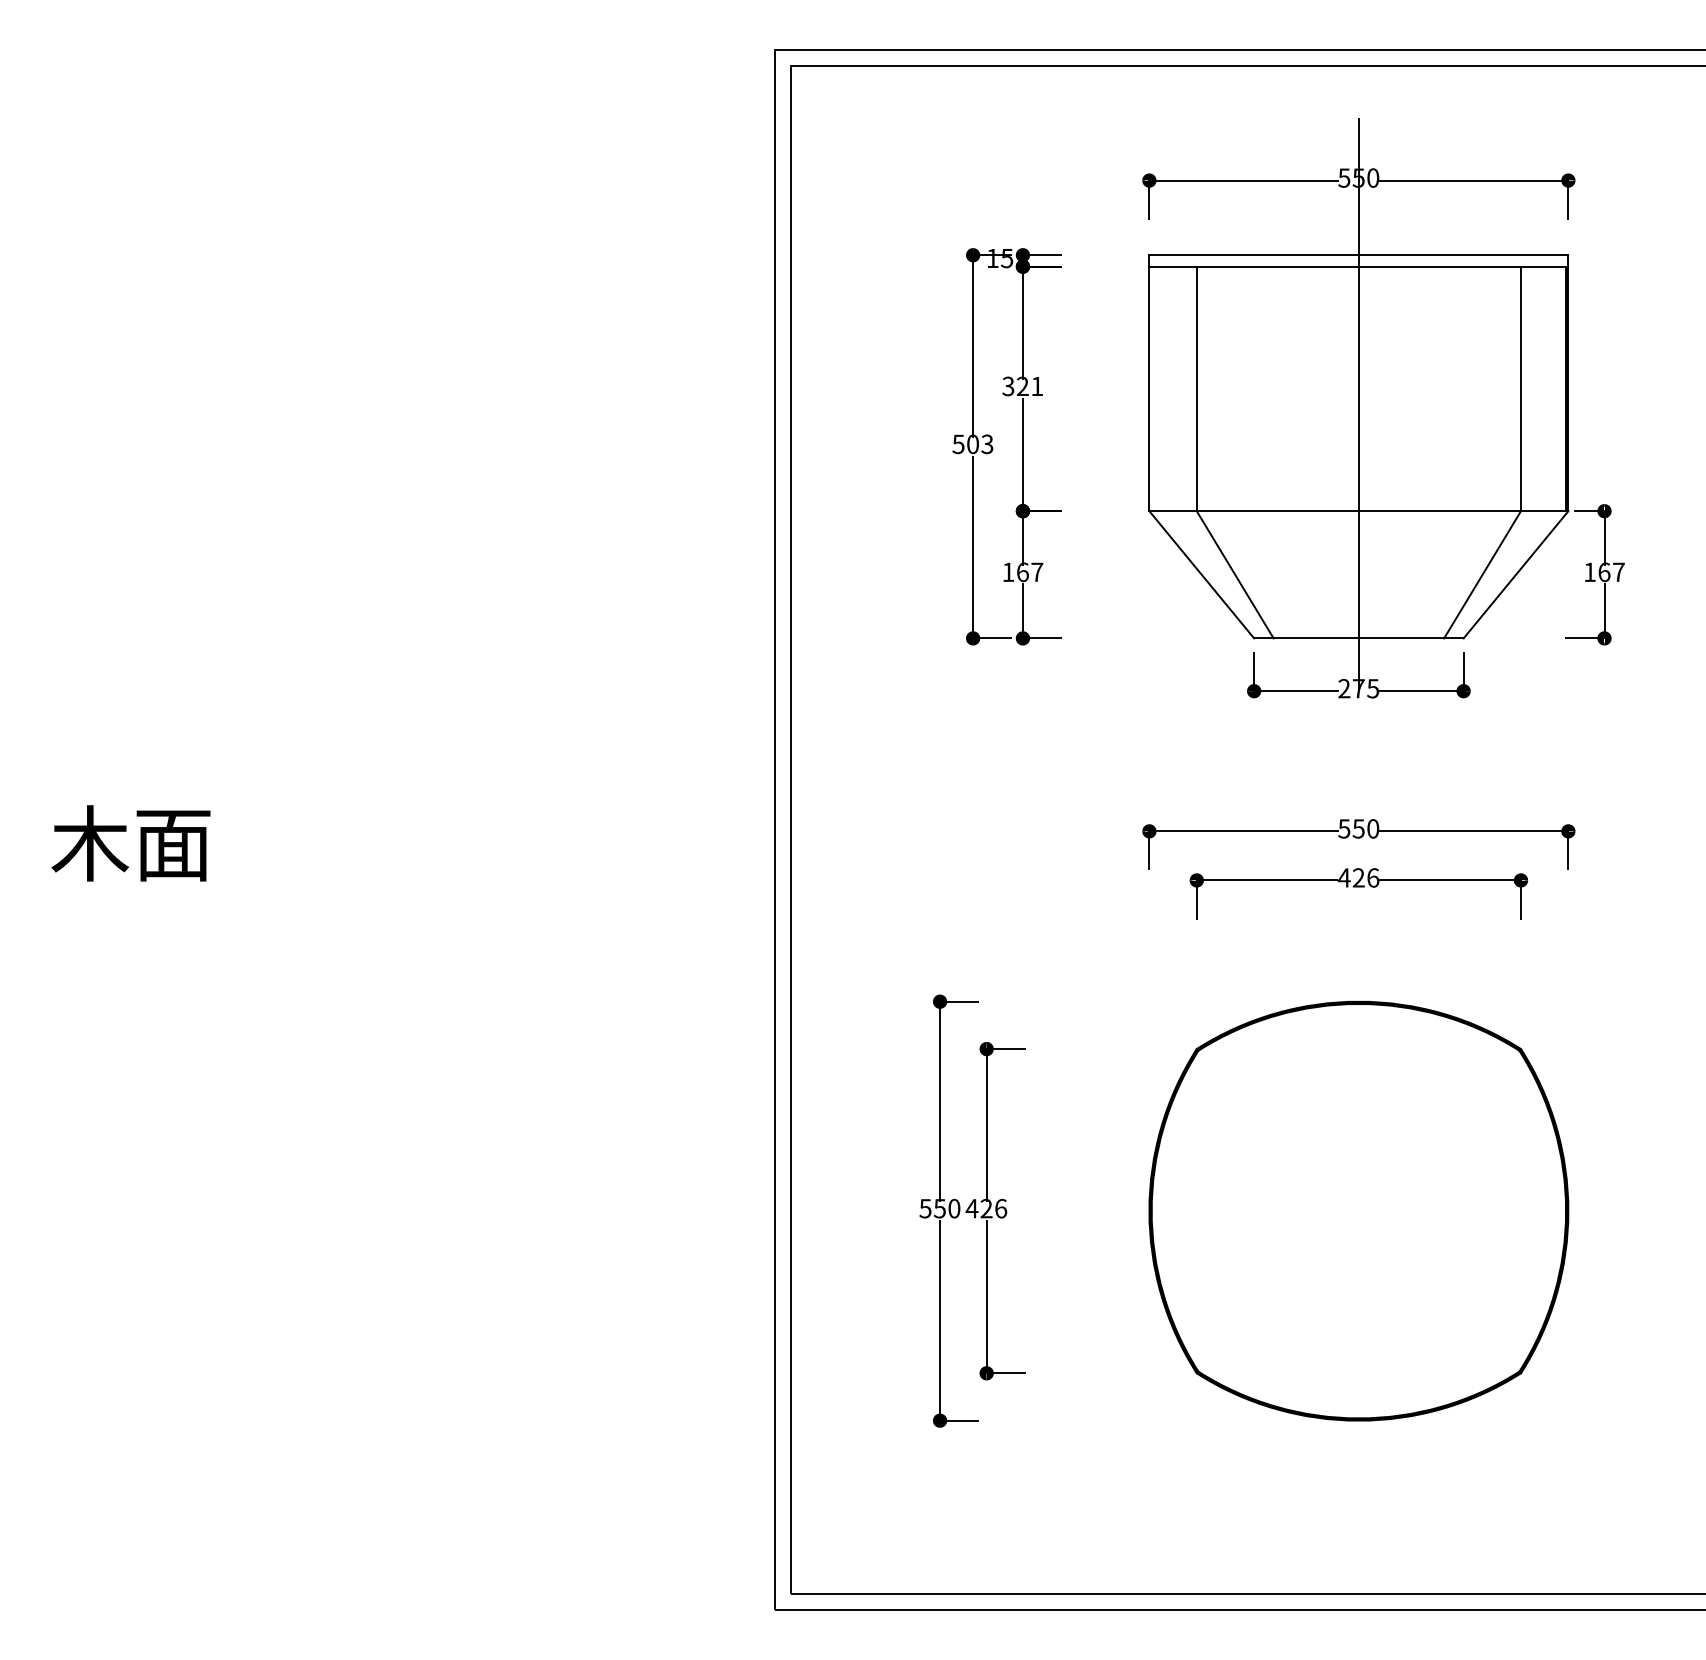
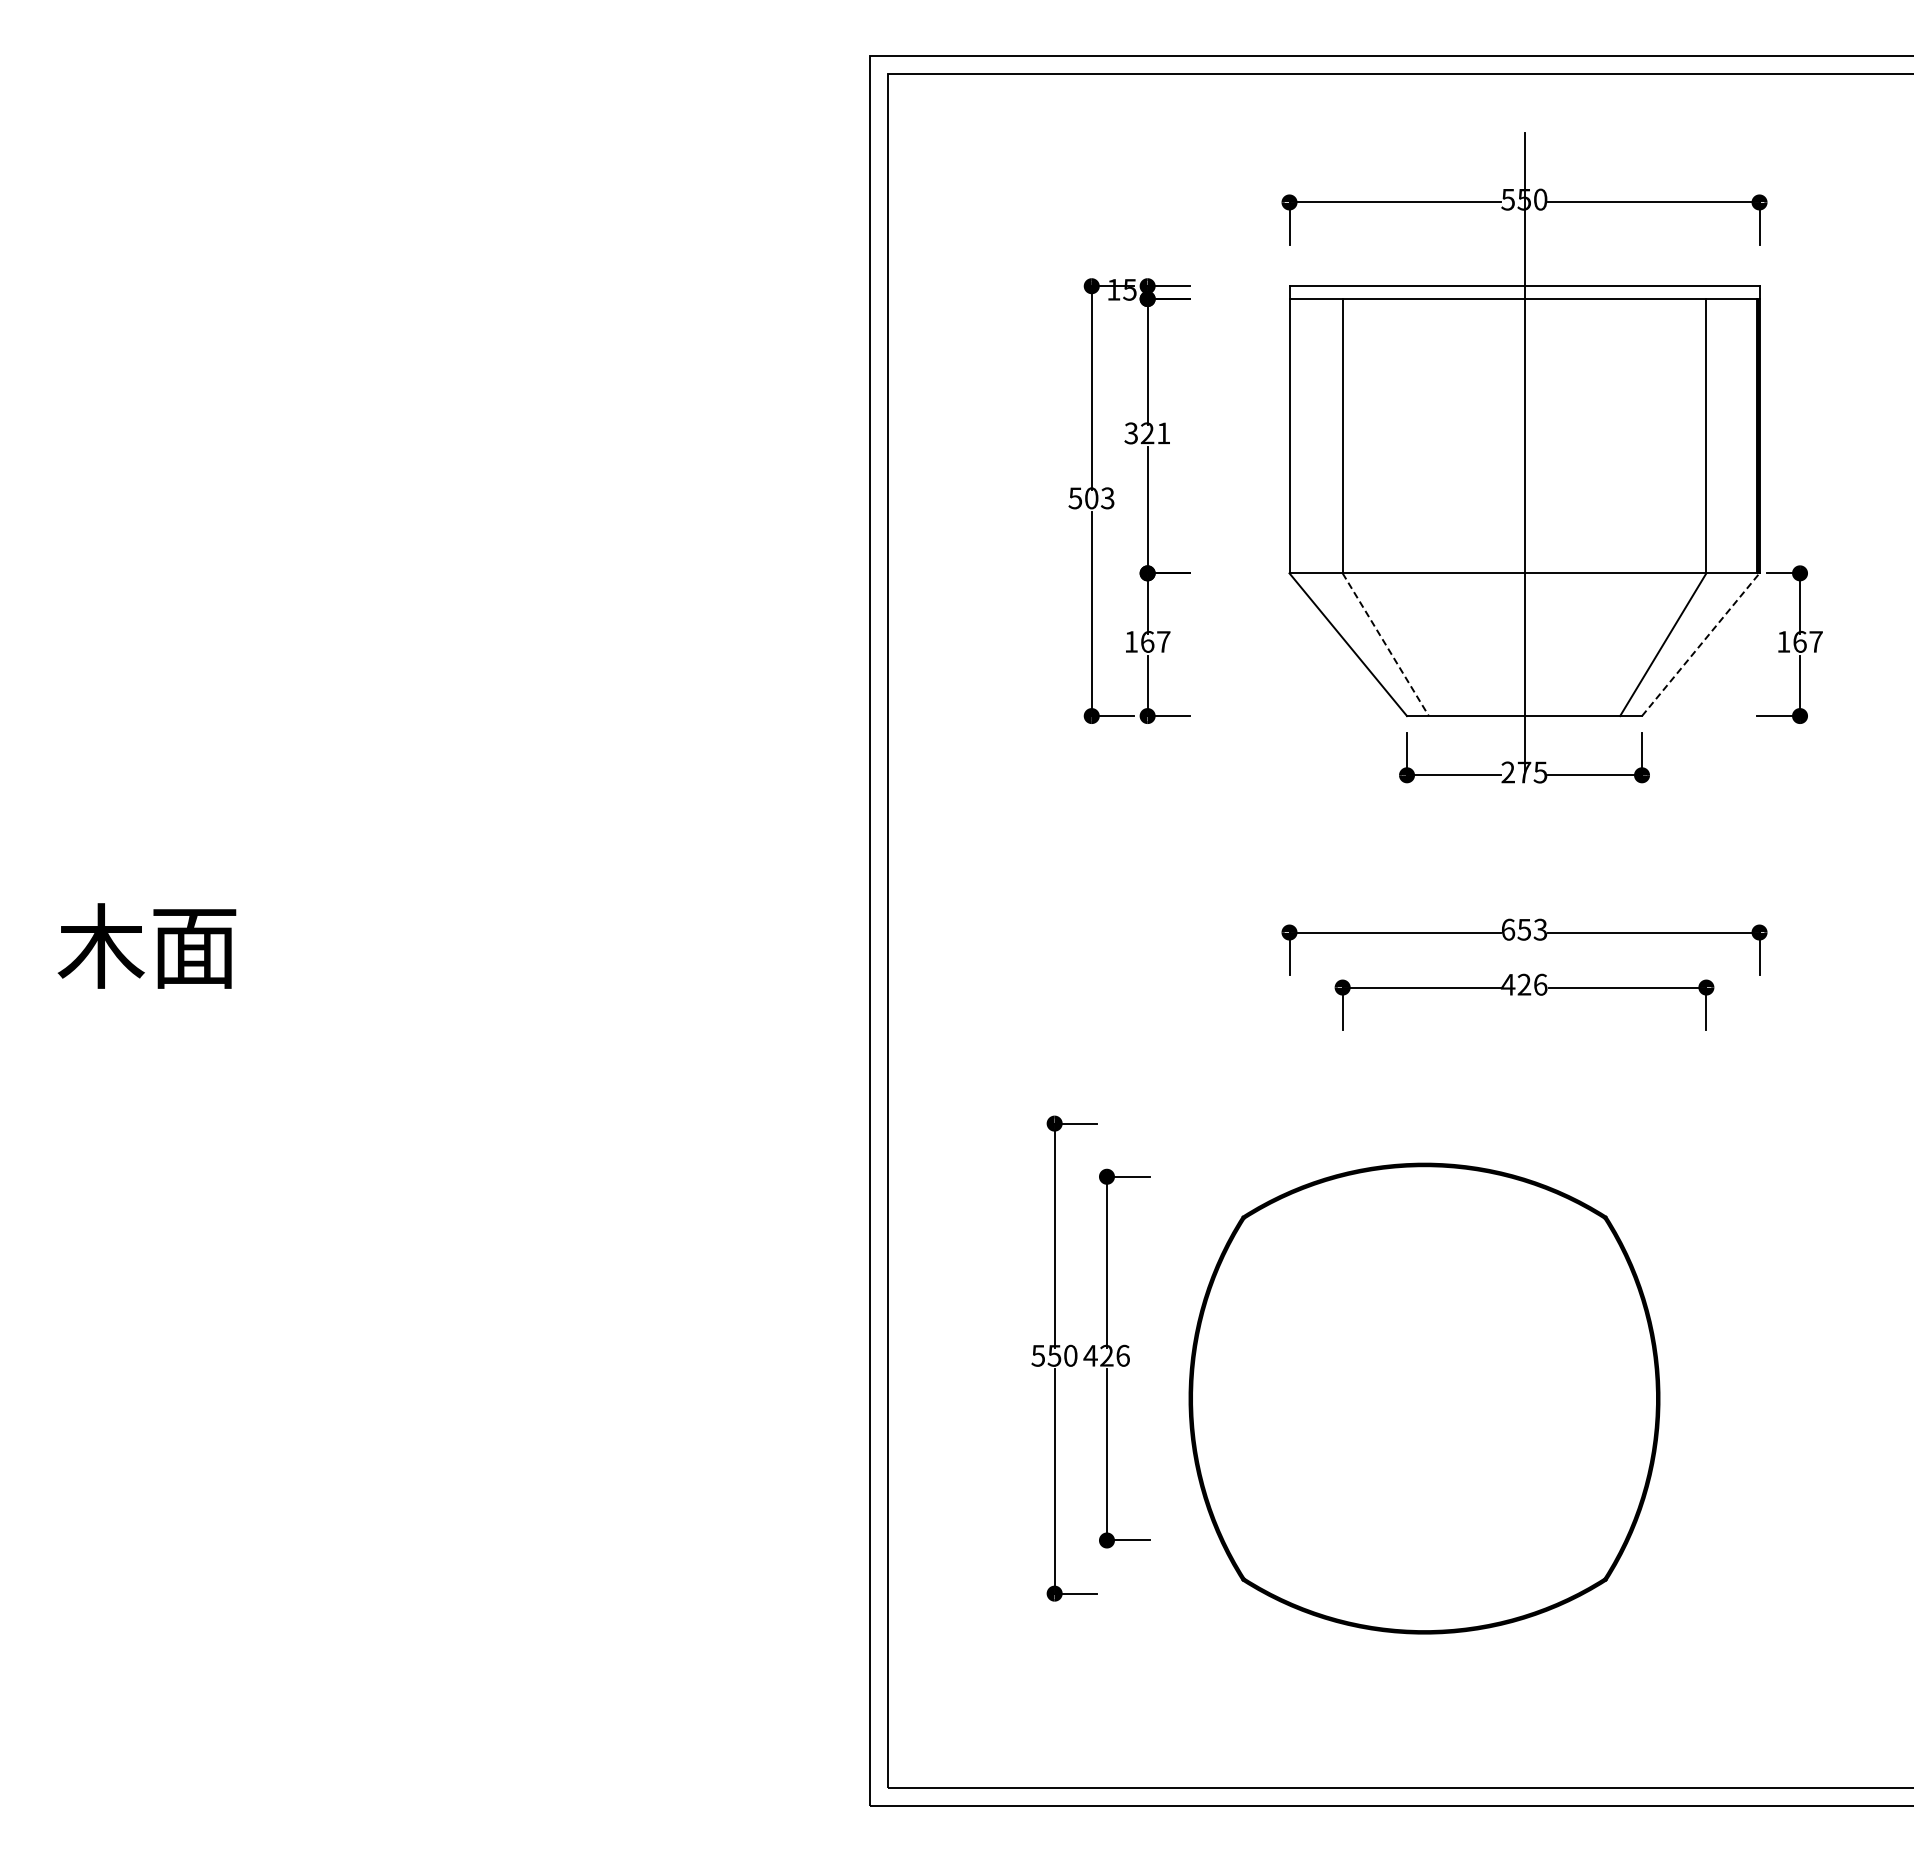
line: (1516, 574) -> (1701, 644), solid -> dashed
line: (1235, 575) -> (1386, 645), solid -> dashed
text: (1358, 828) -> (1524, 929), 550 -> 653
part: (1358, 1211) -> (1424, 1398), moved

